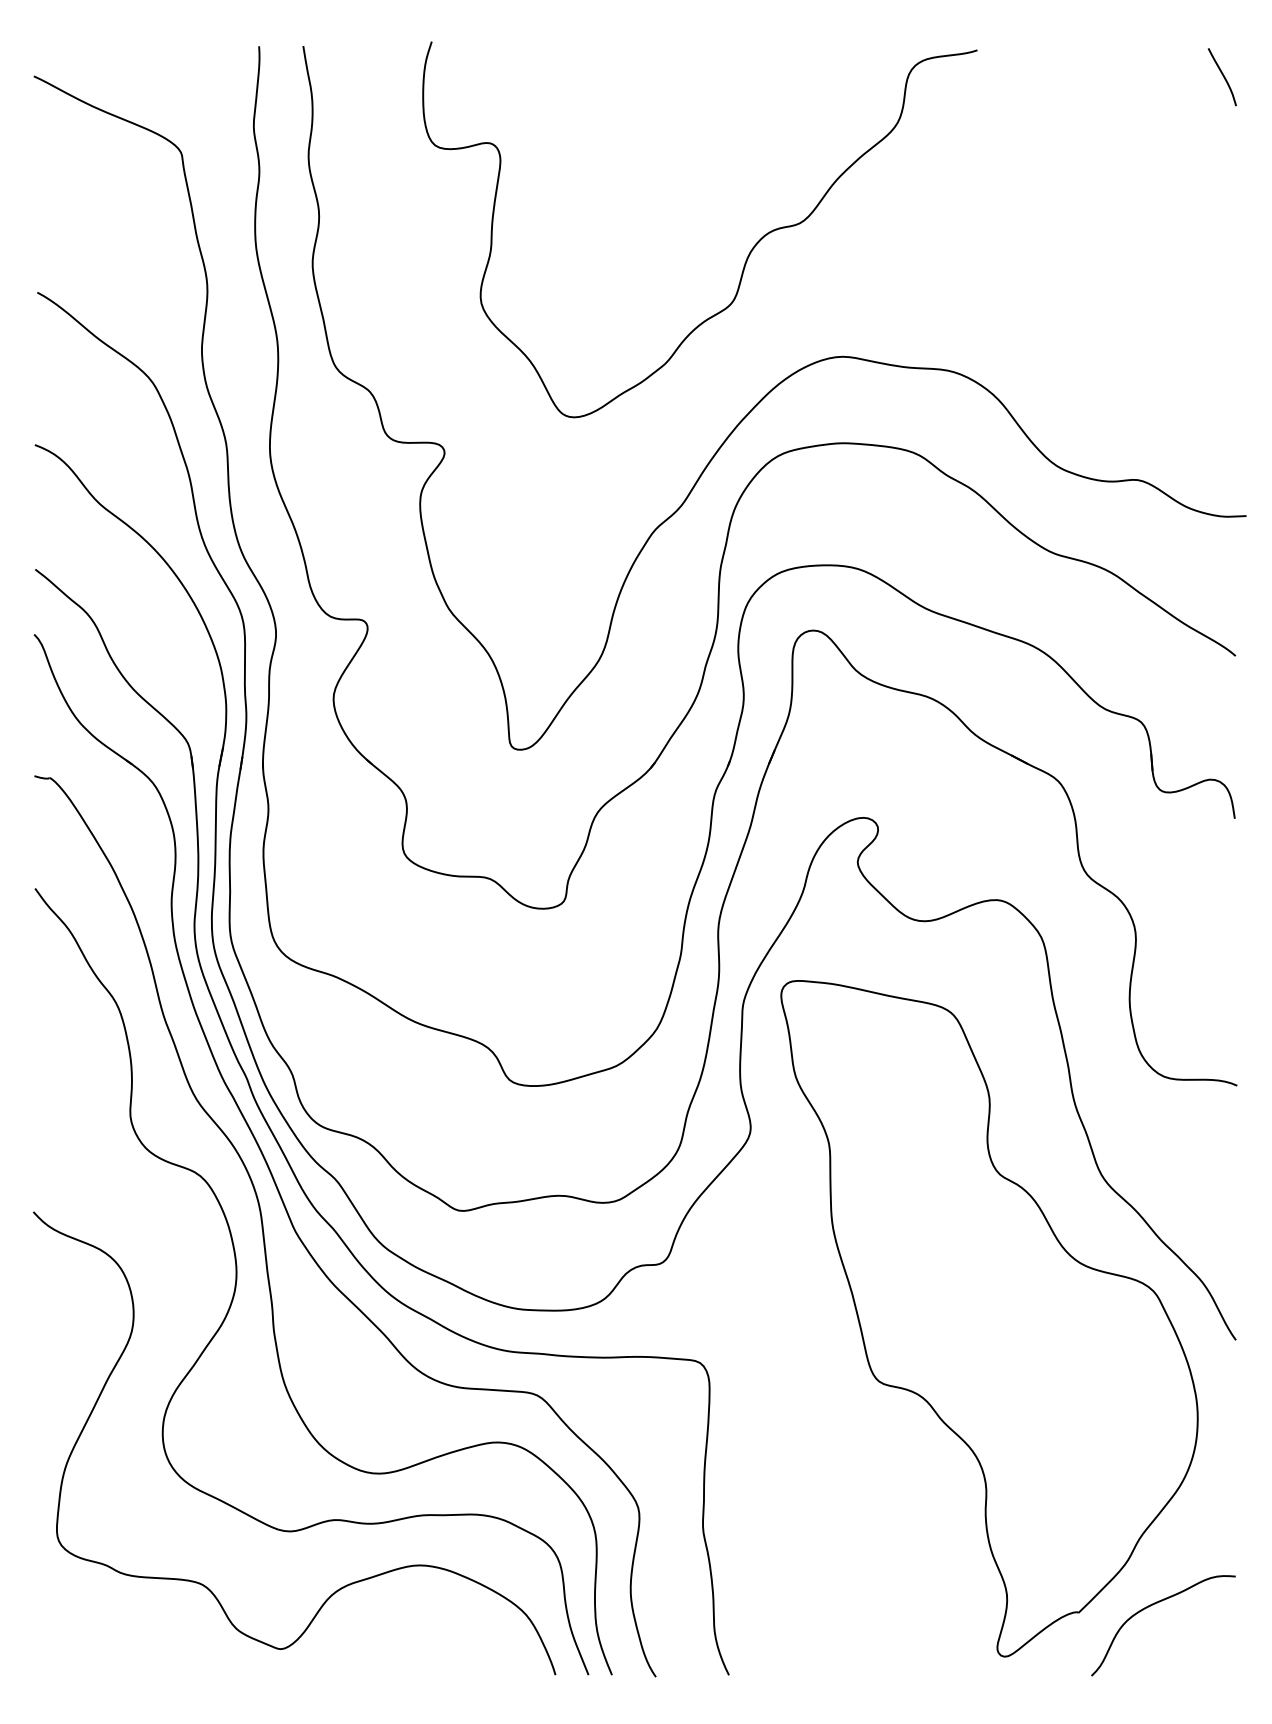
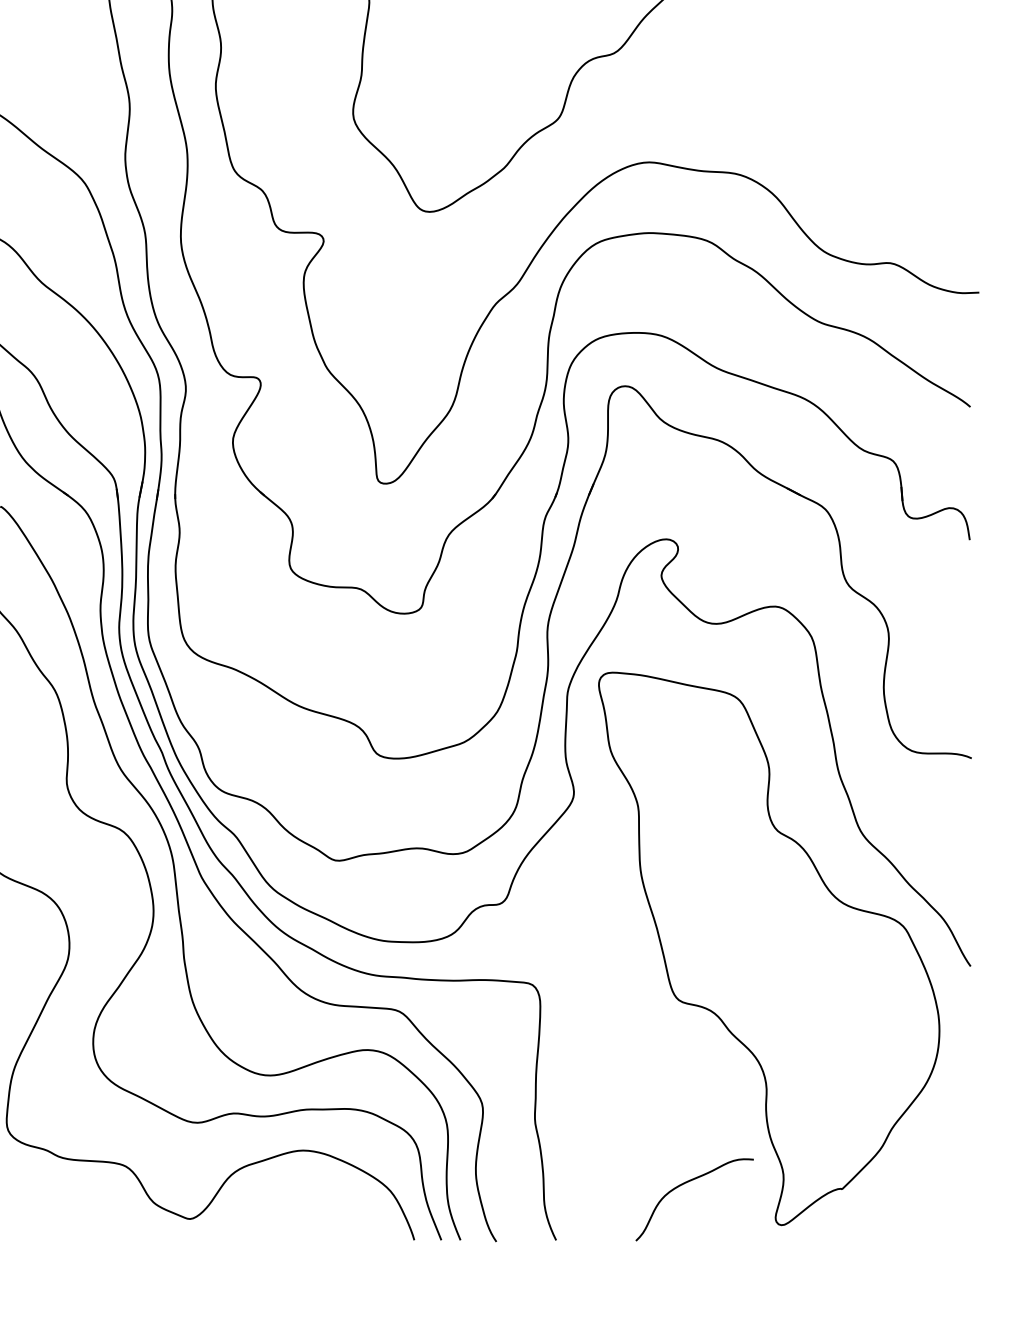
curve: (1153, 1605) -> (686, 1183), moved

